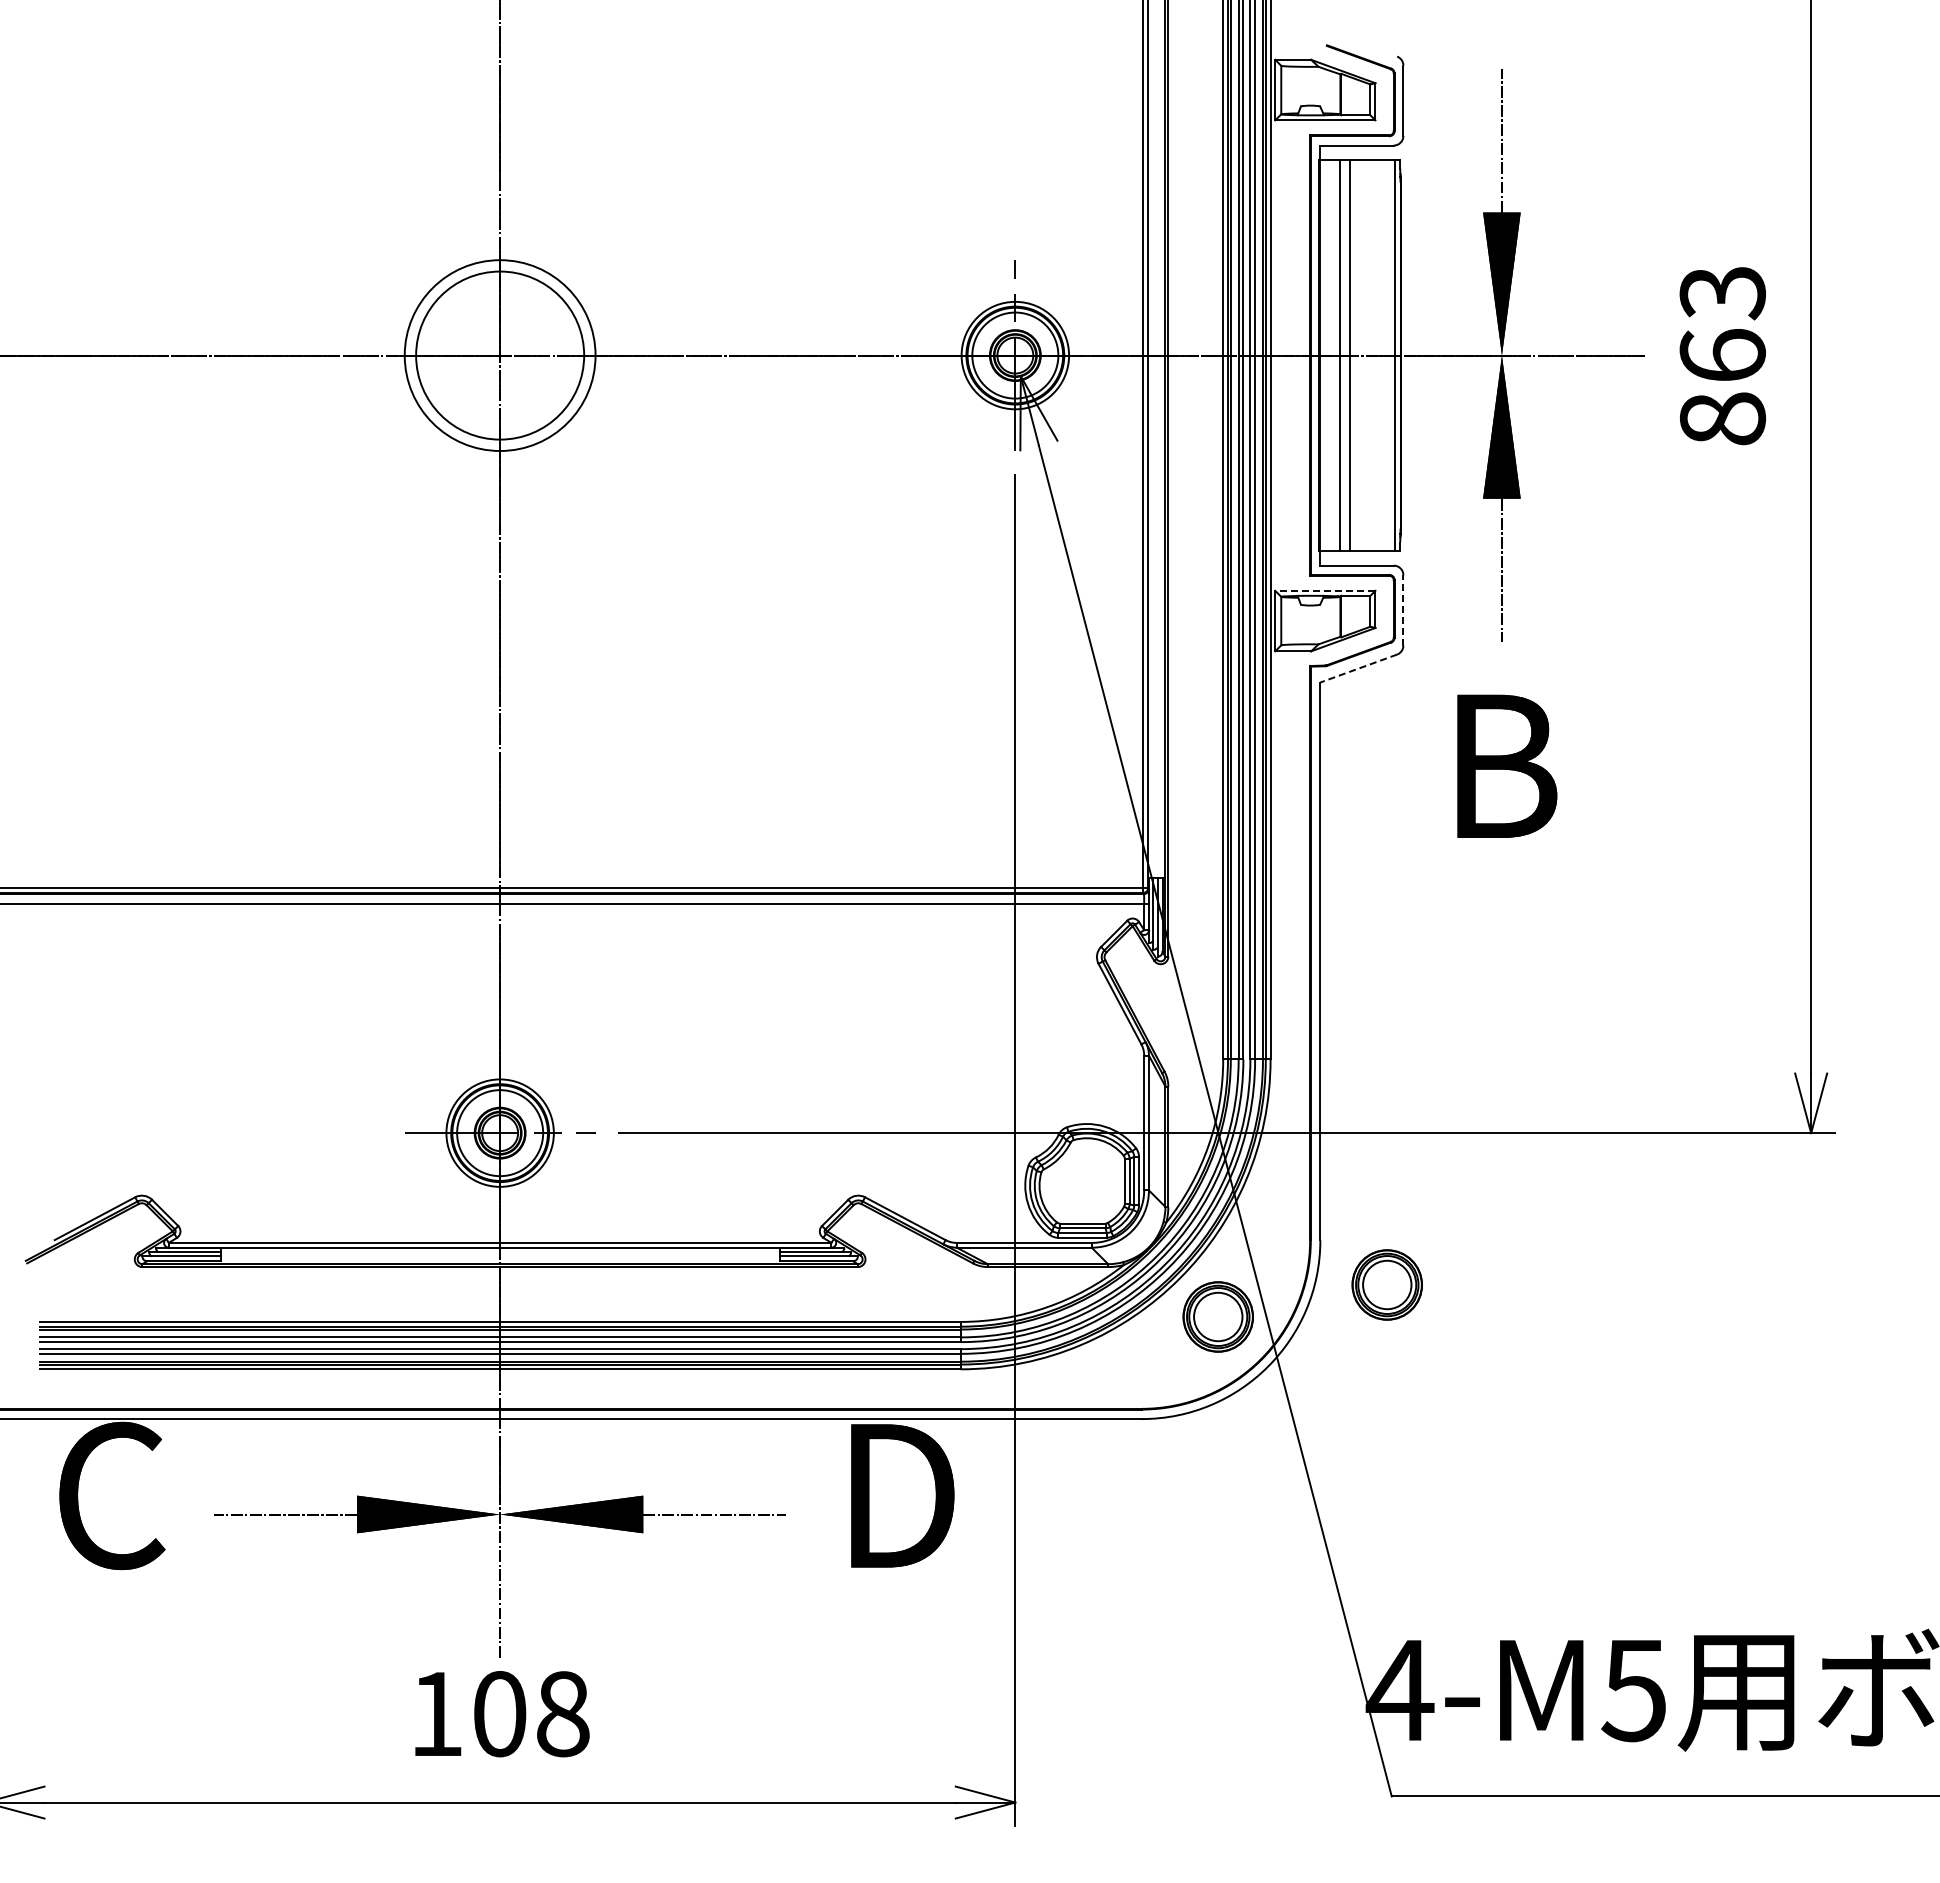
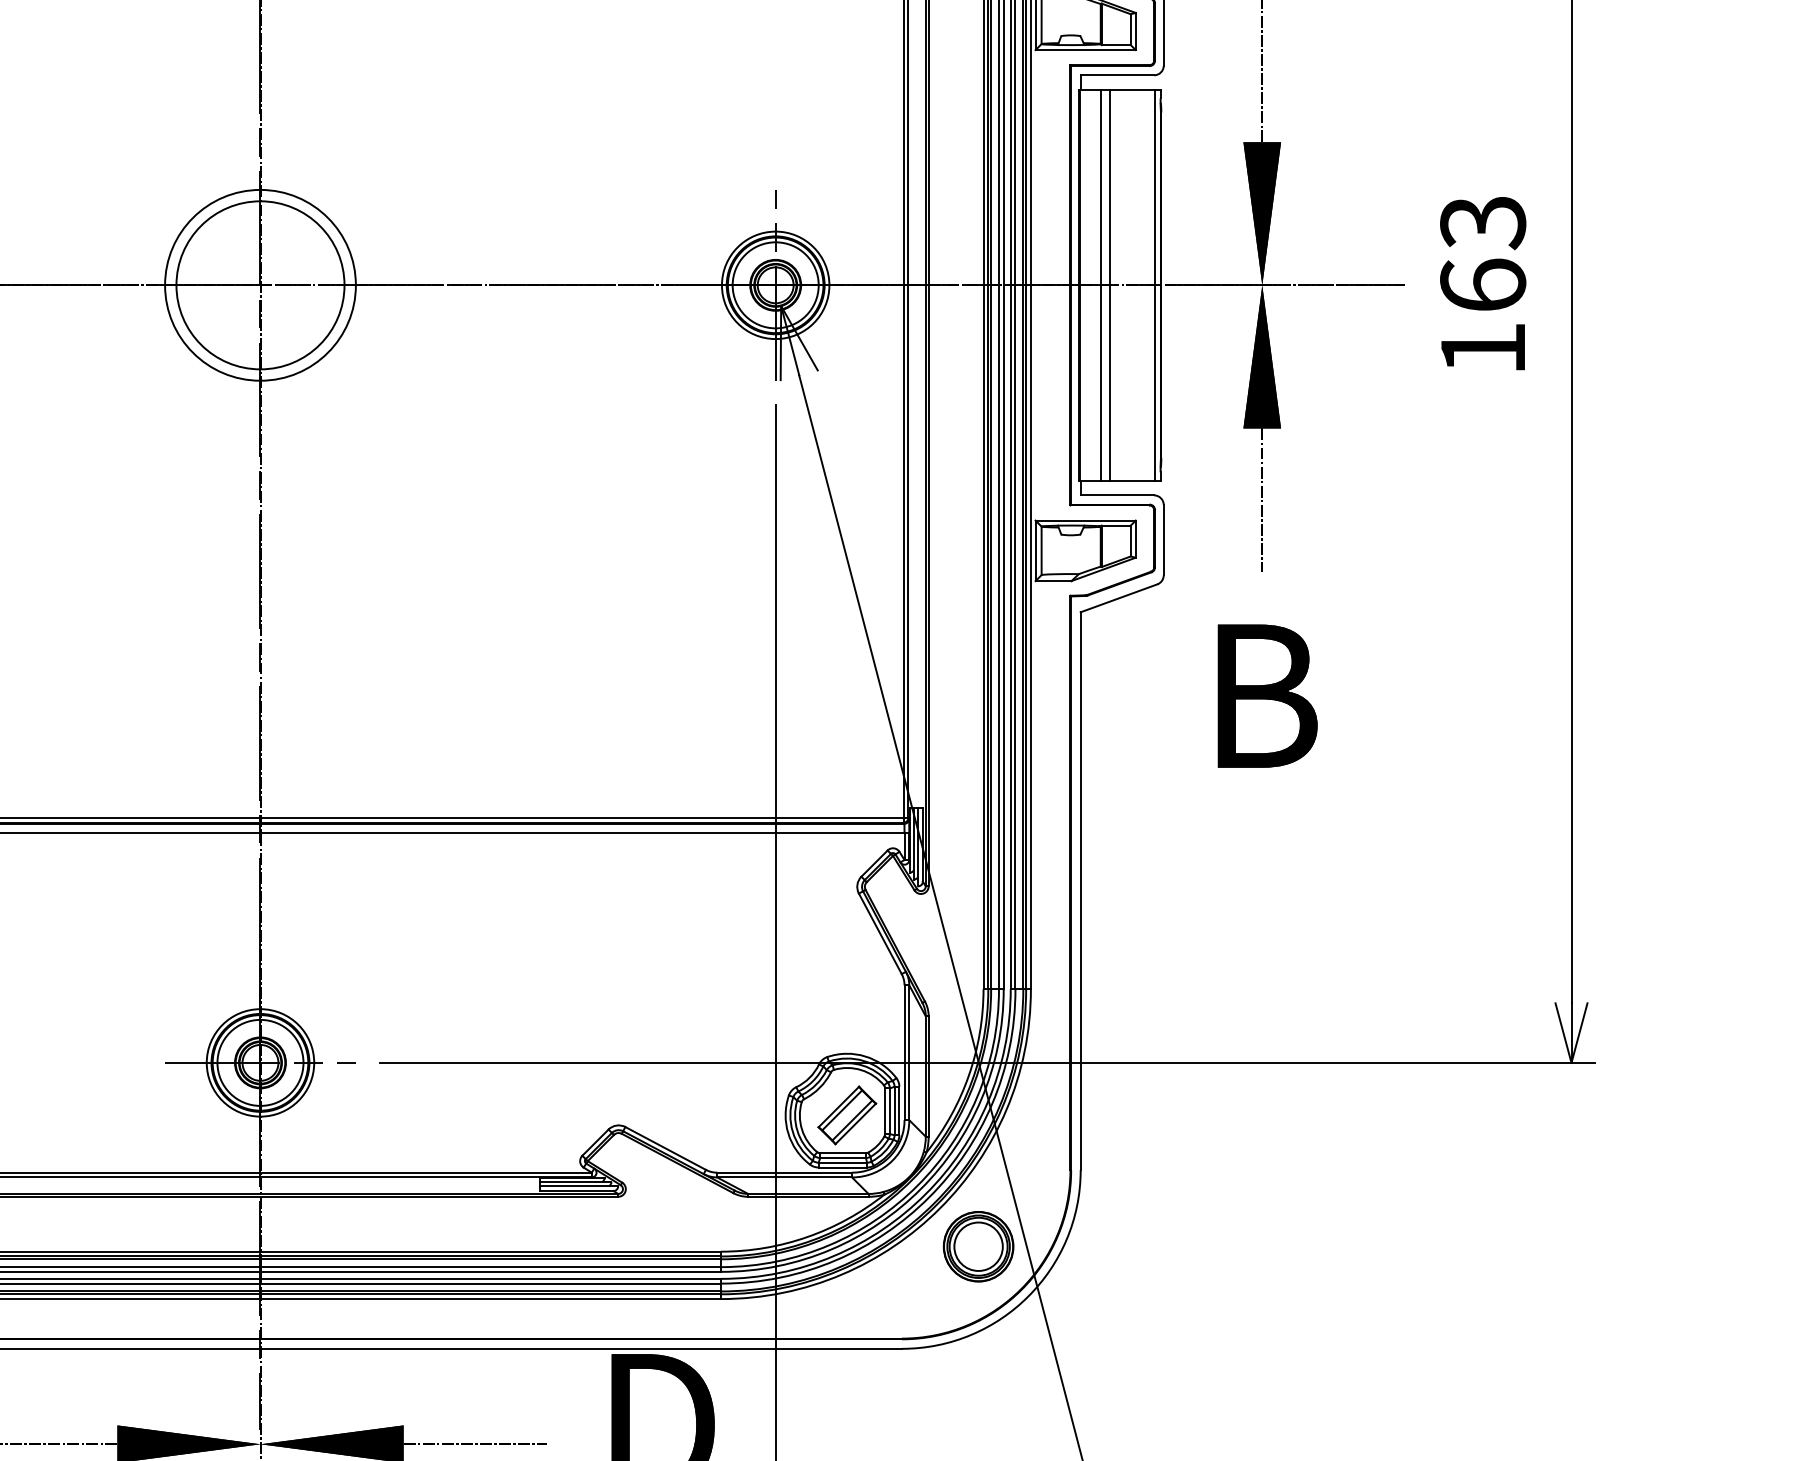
text: (1723, 418) -> (1483, 348), 863 -> 163
line: (1324, 590) -> (1084, 520), dashed -> solid
line: (1403, 609) -> (1163, 539), dashed -> solid
line: (1358, 668) -> (1118, 598), dashed -> solid
part: (1086, 1185) -> (846, 1115), added
part: (1386, 1284) -> (1146, 1214), removed

